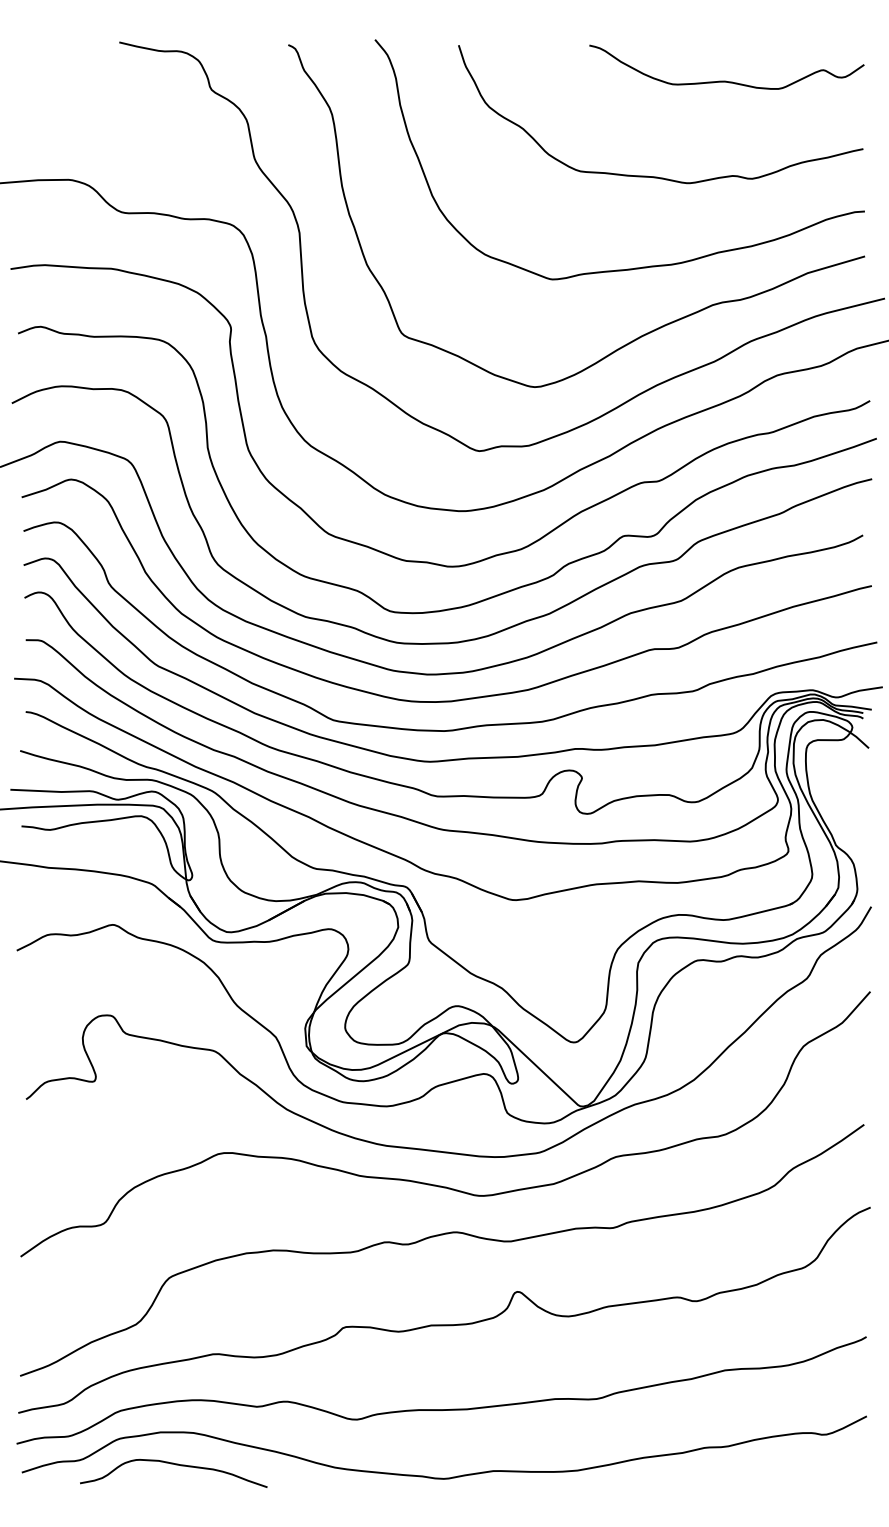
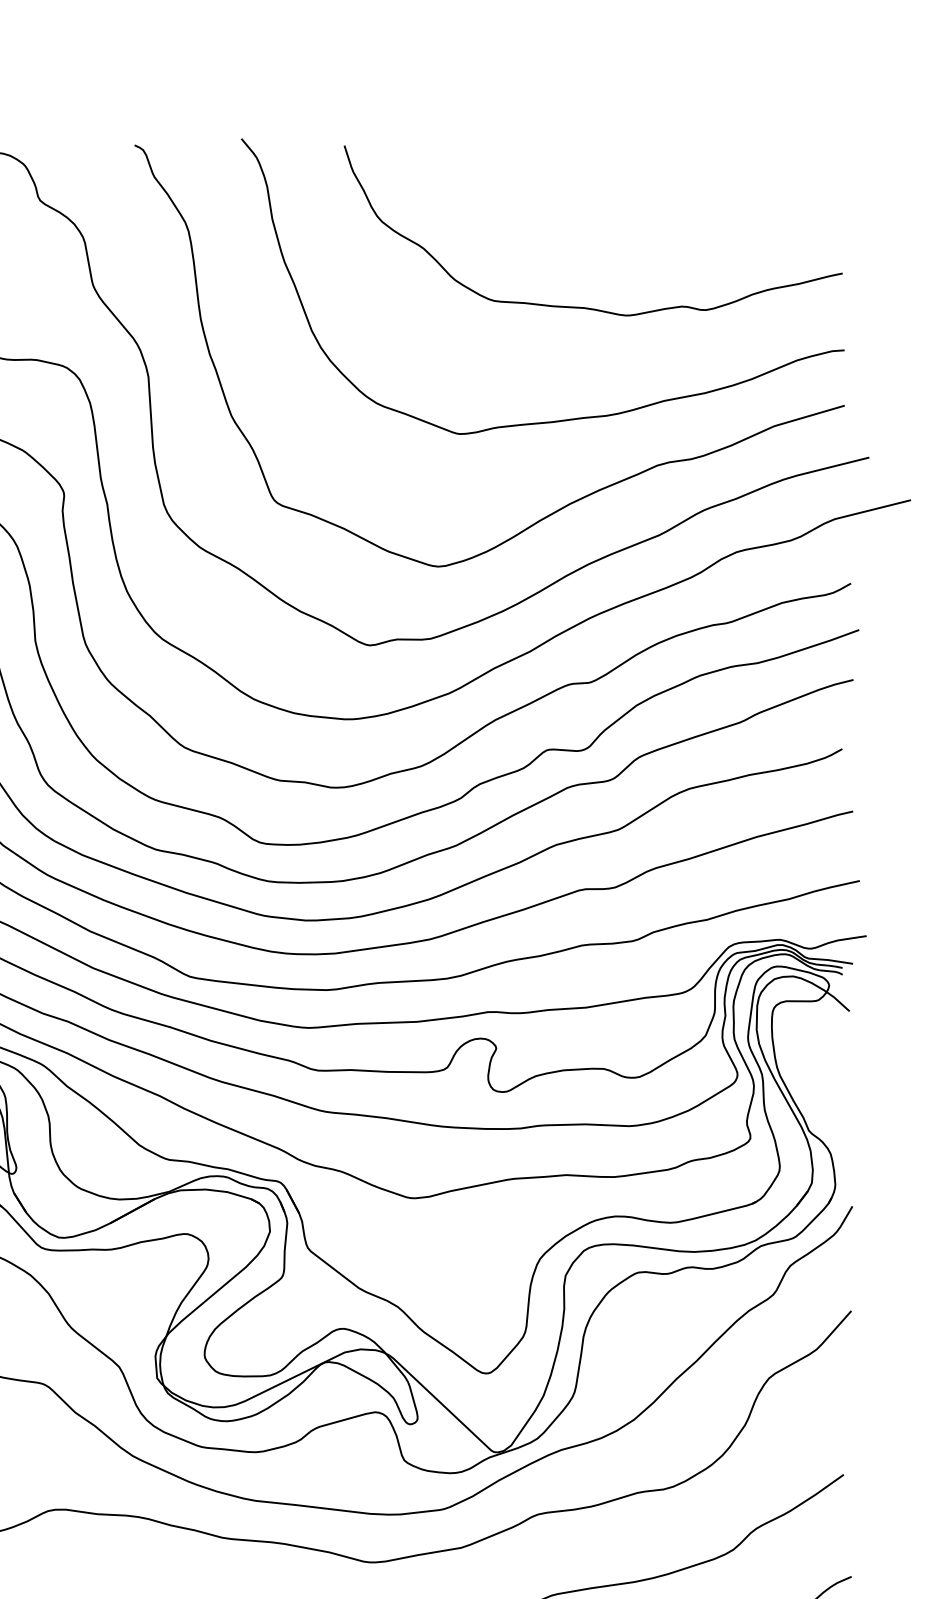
curve: (726, 80) -> (674, 189), removed

